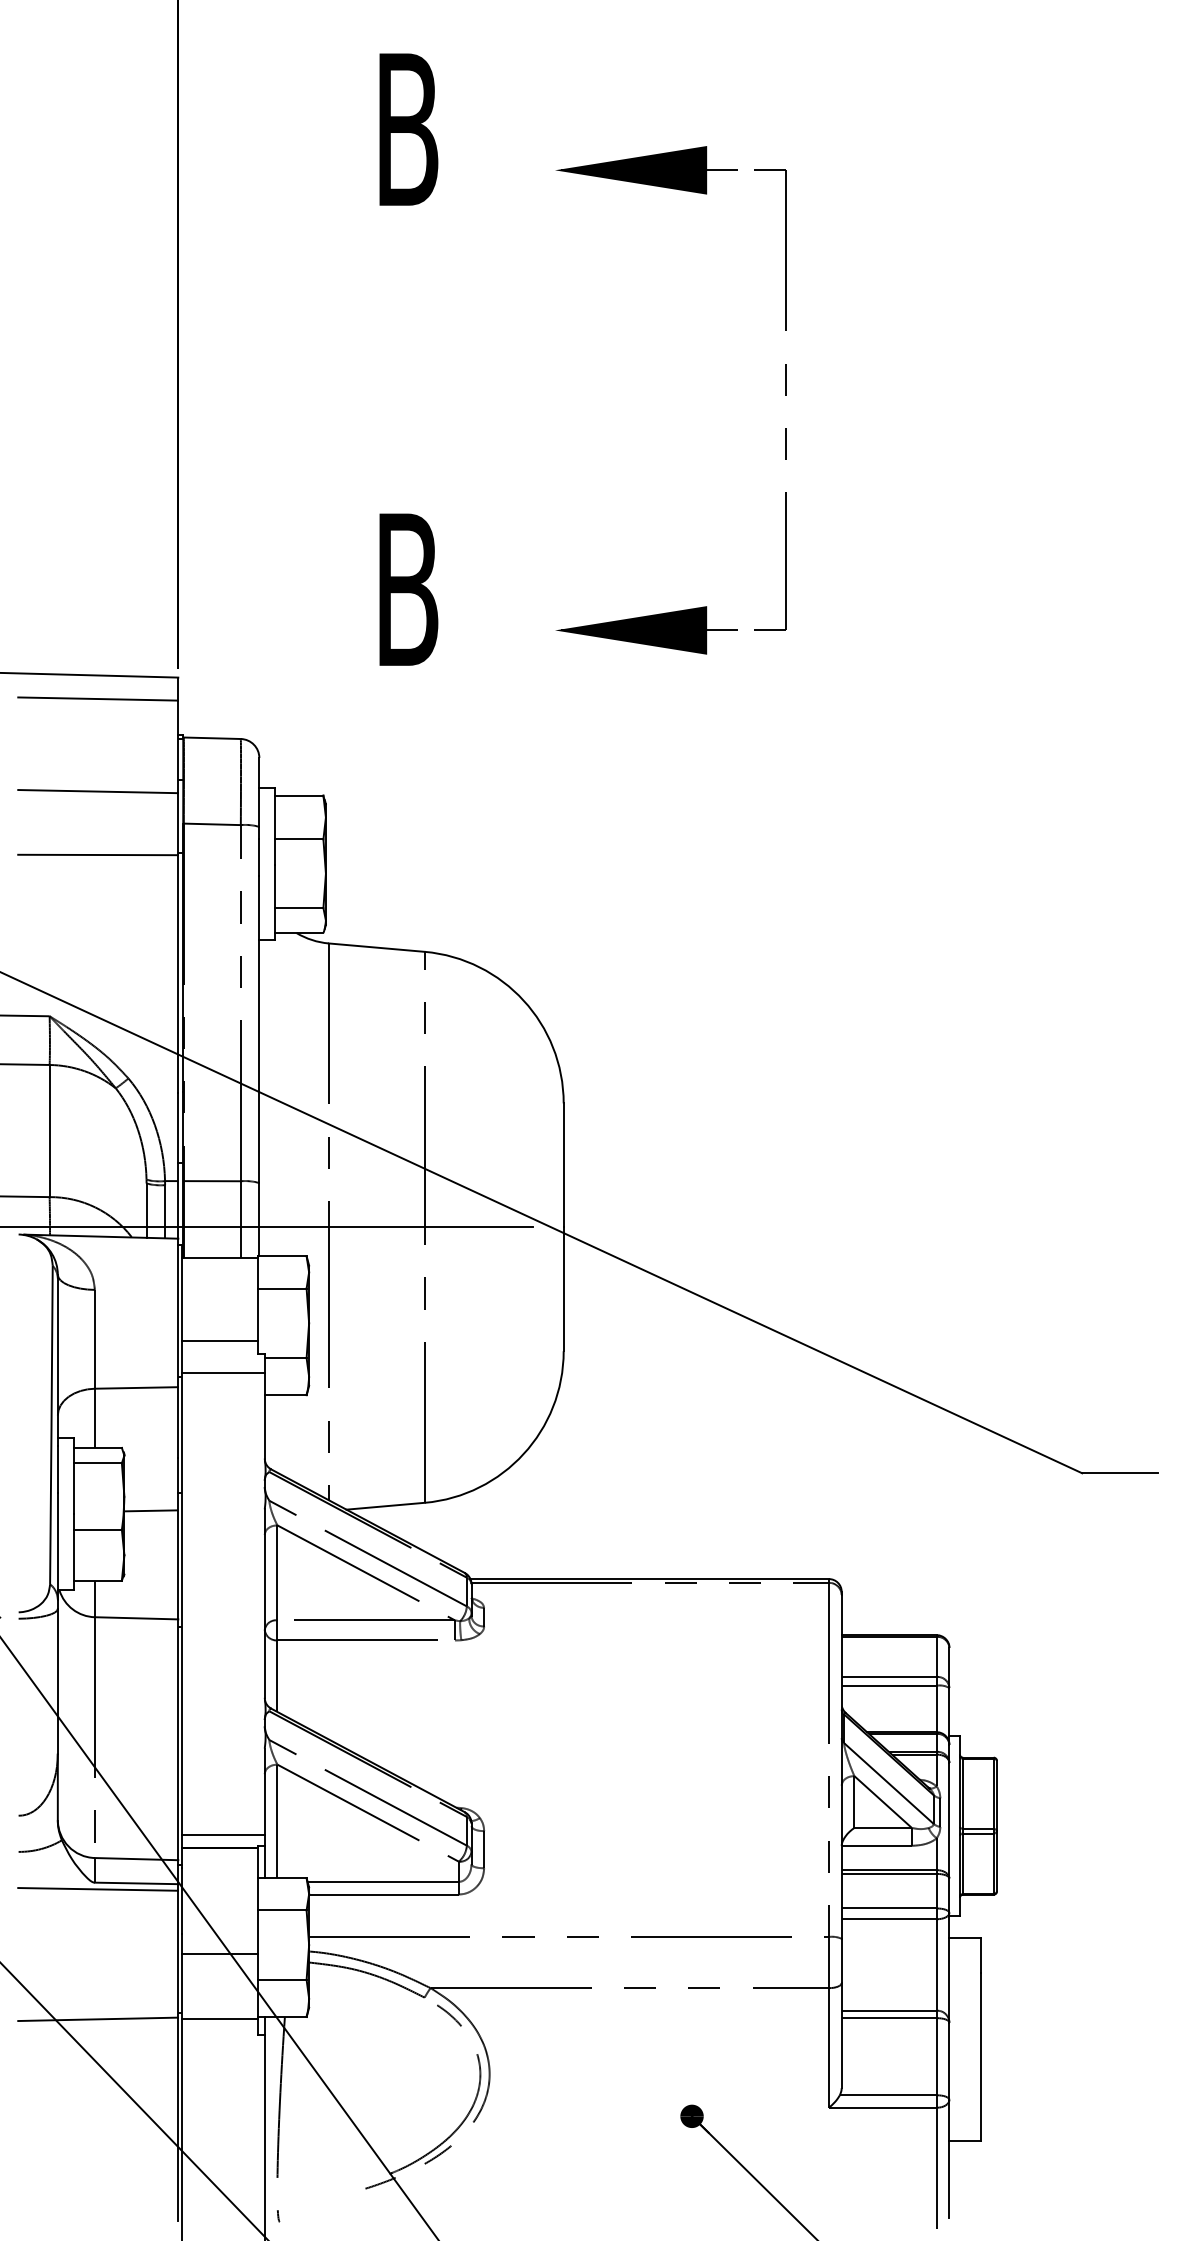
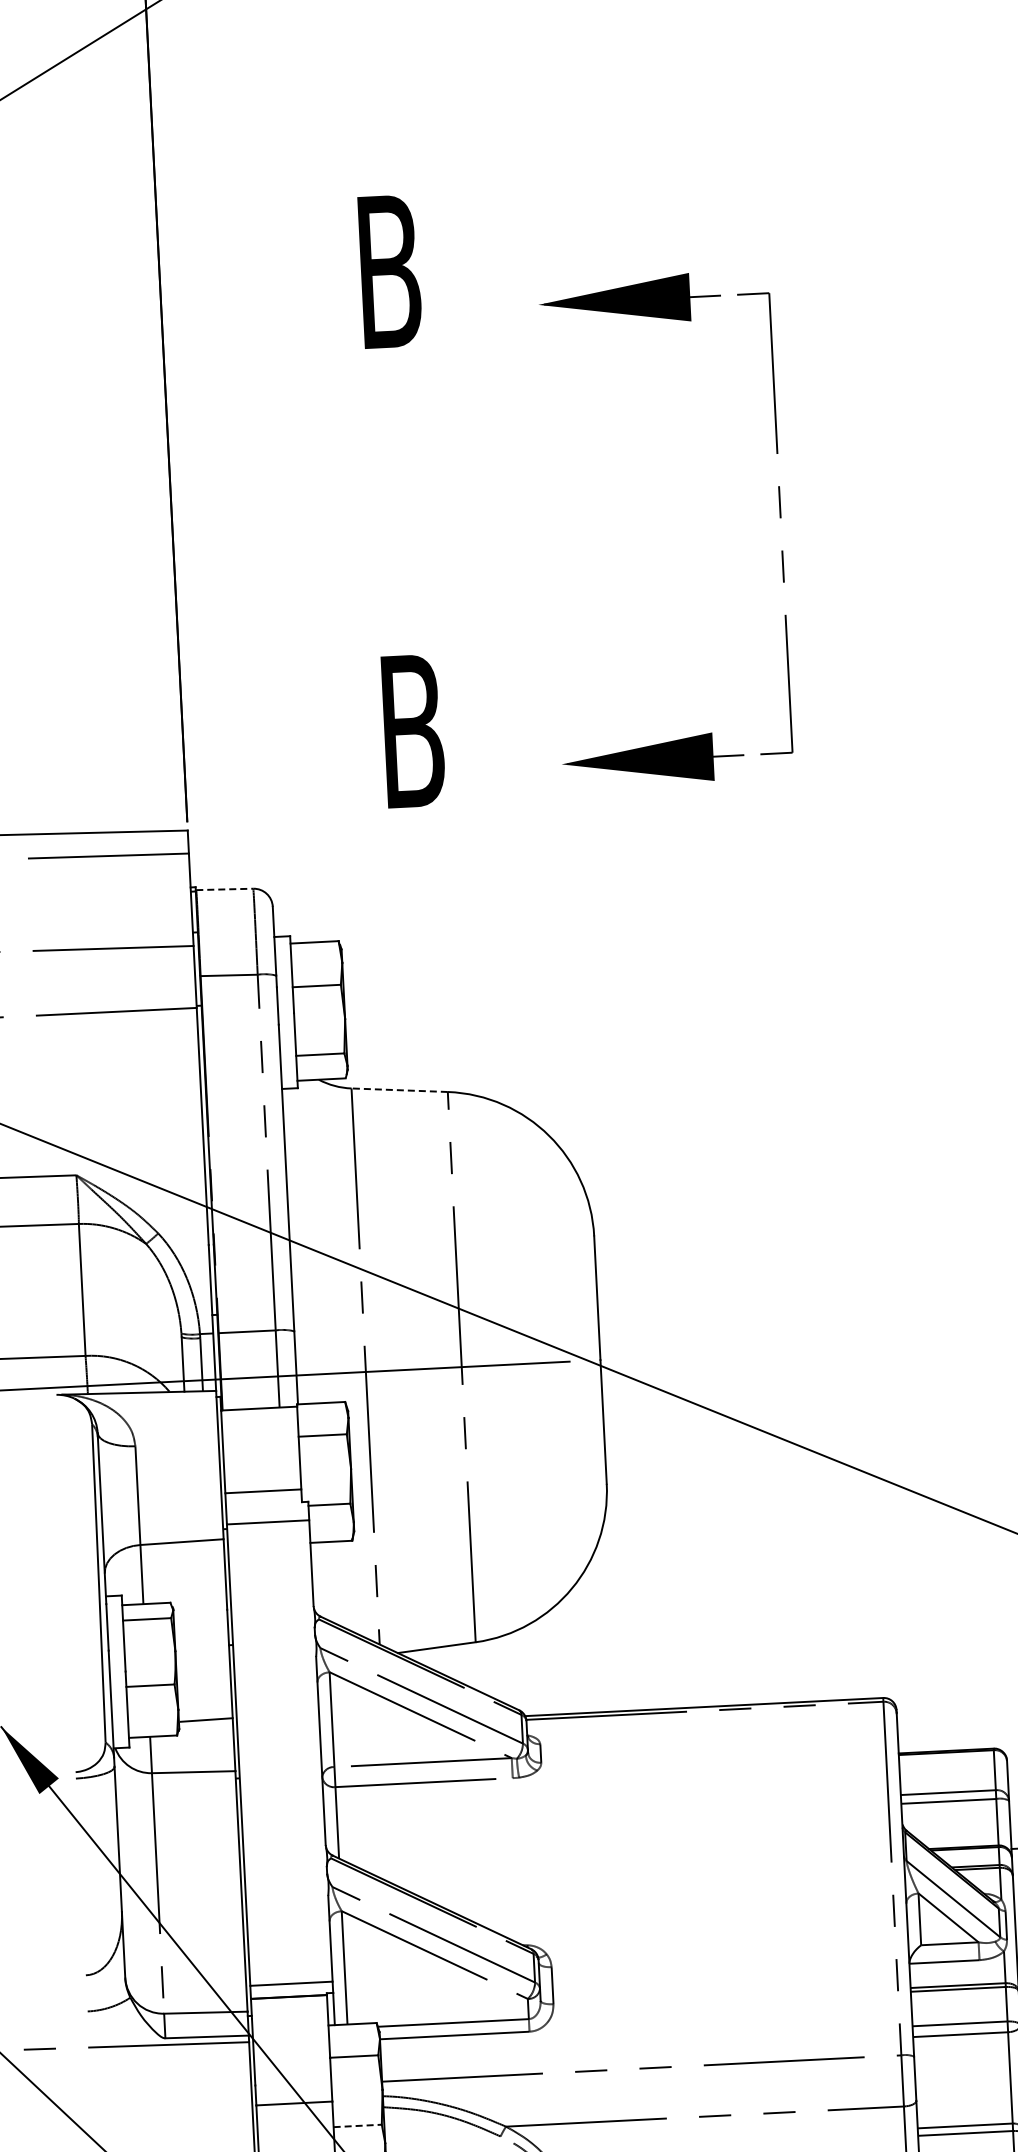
line: (212, 738) -> (225, 889), solid -> dashed
line: (376, 947) -> (399, 1090), solid -> dashed
line: (151, 1510) -> (206, 1719), moved
line: (283, 1979) -> (358, 2125), solid -> dashed

